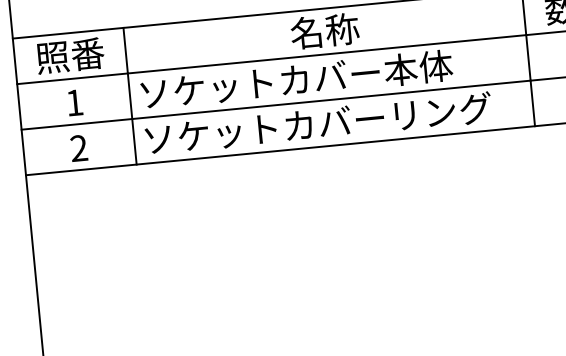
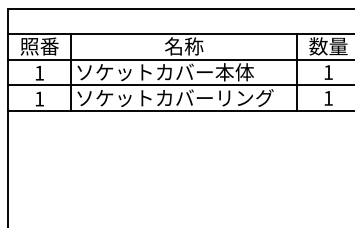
text: (78, 147) -> (39, 98), 2 -> 1

